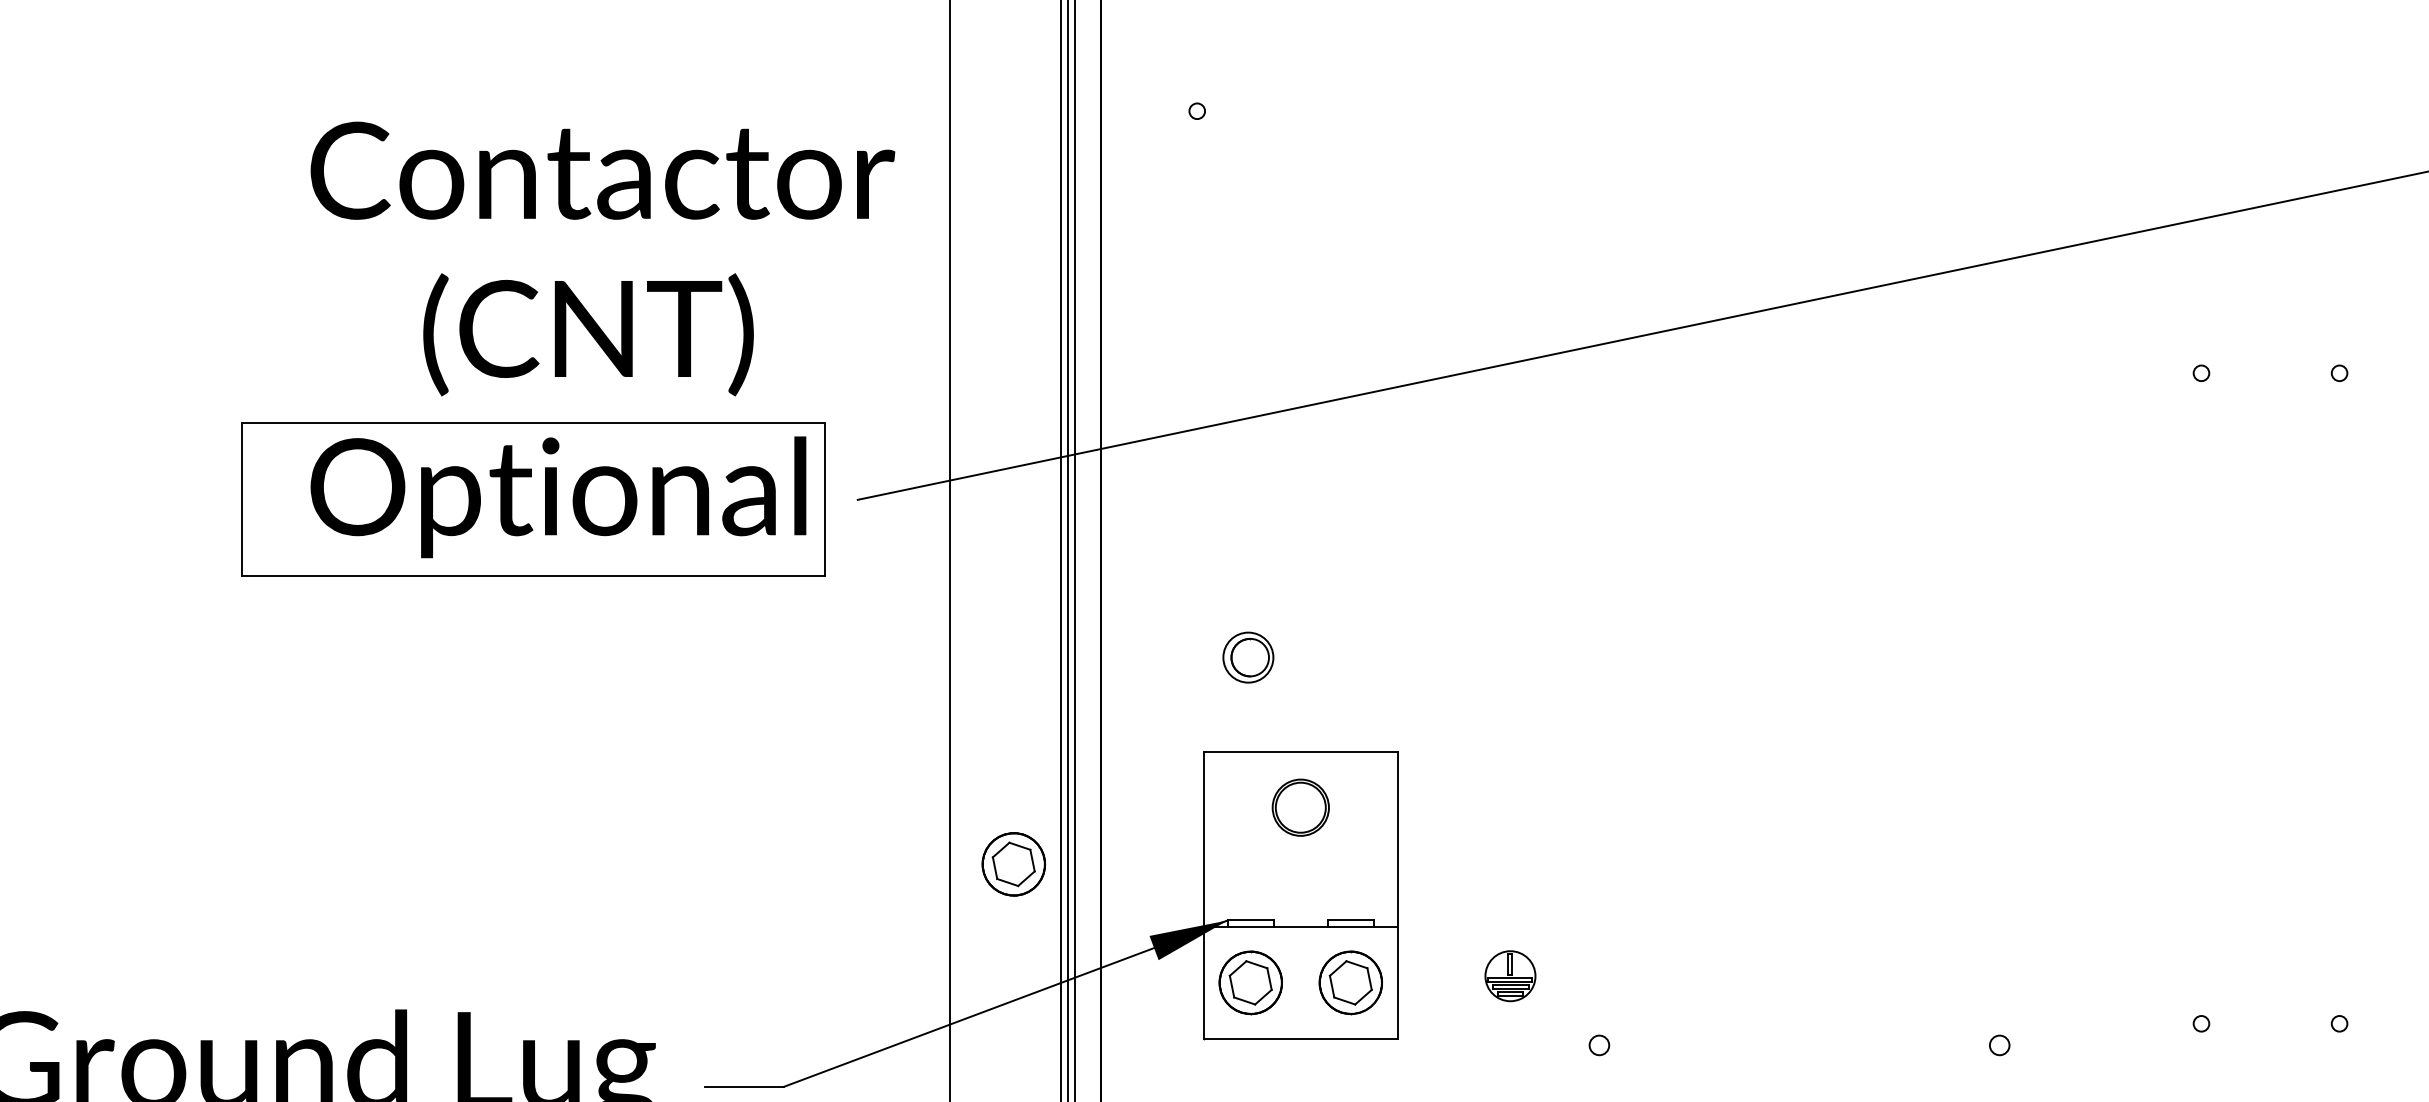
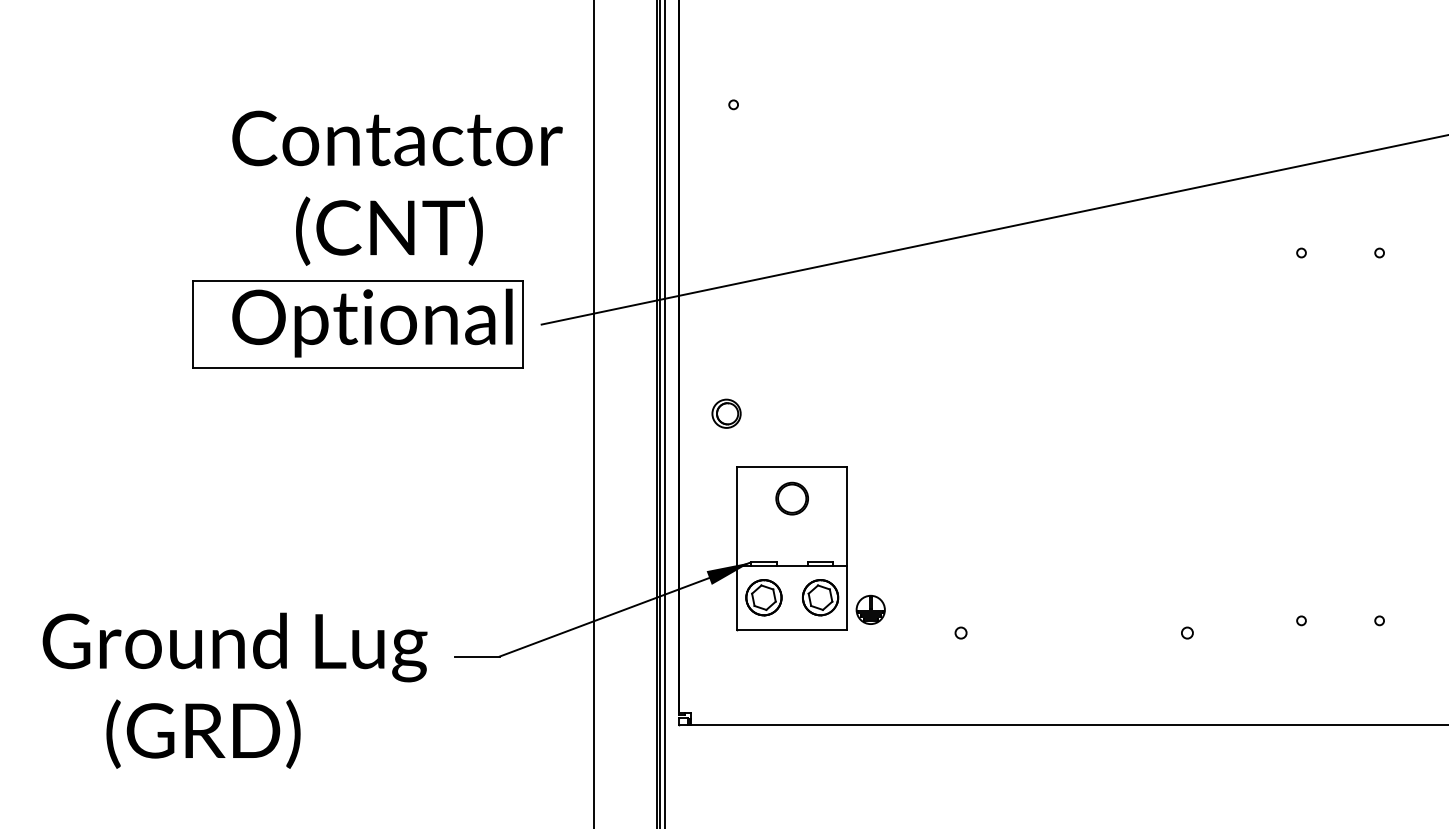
part: (1248, 657) -> (726, 413), moved
part: (1013, 864) -> (629, 530), removed
part: (1509, 975) -> (870, 609), moved

